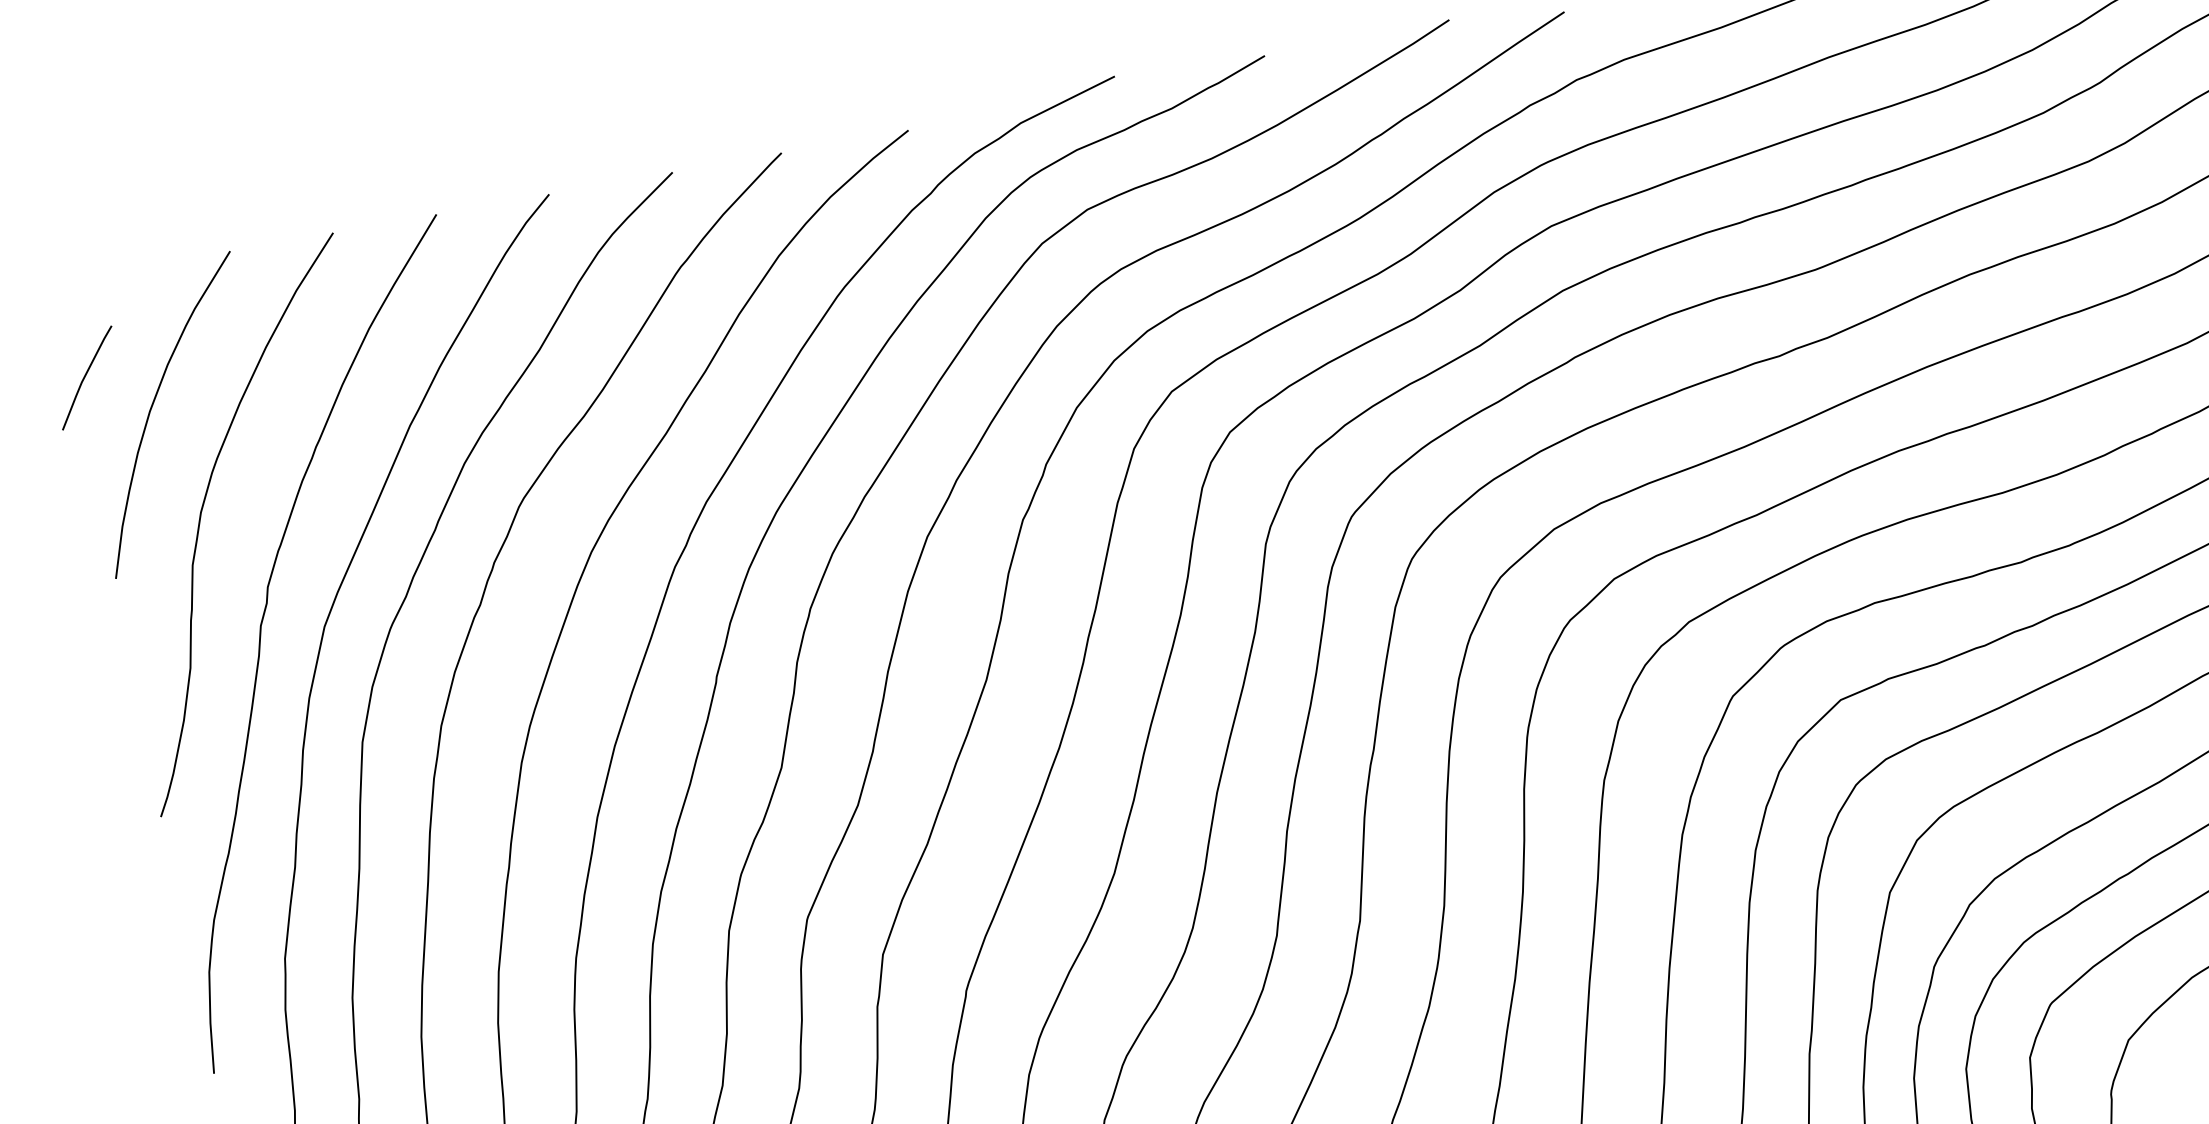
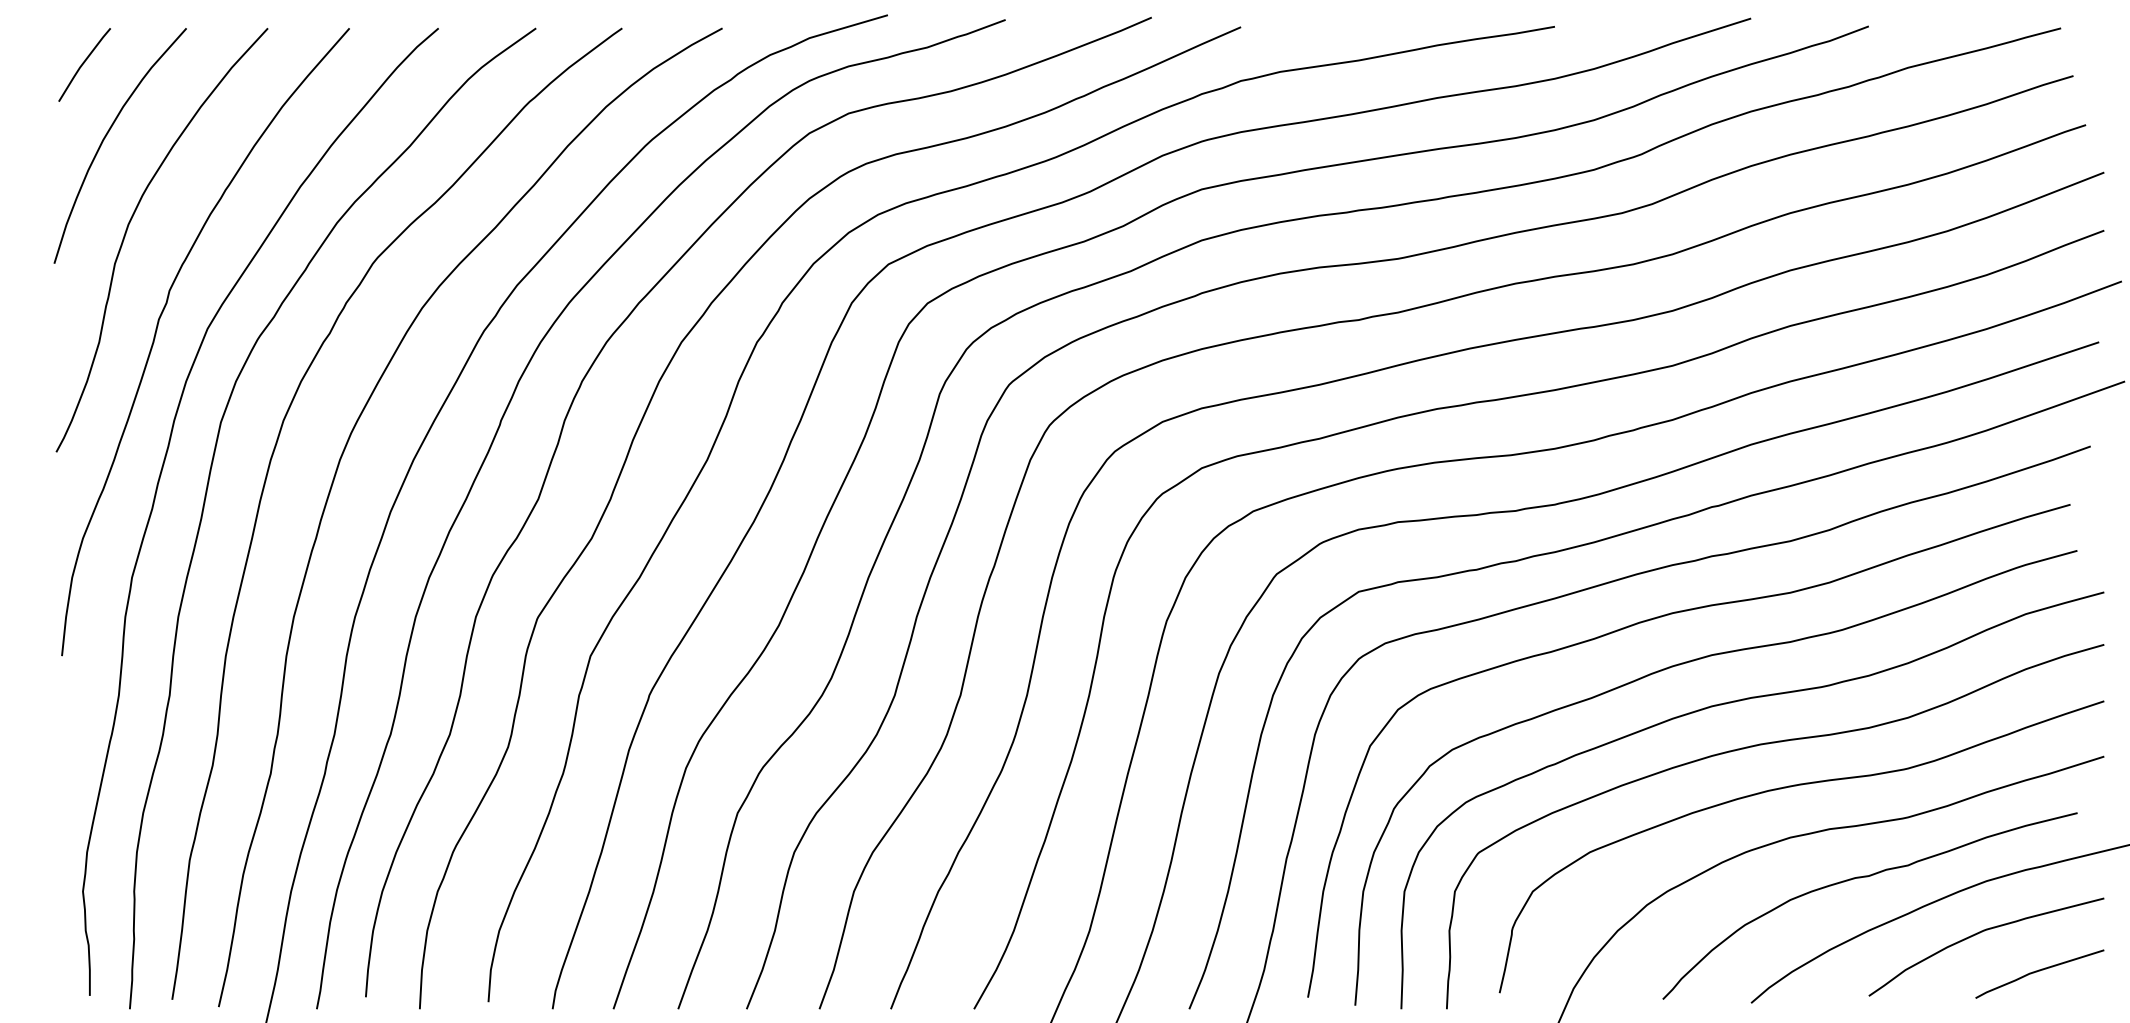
line: (86, 376) -> (84, 63), moved

